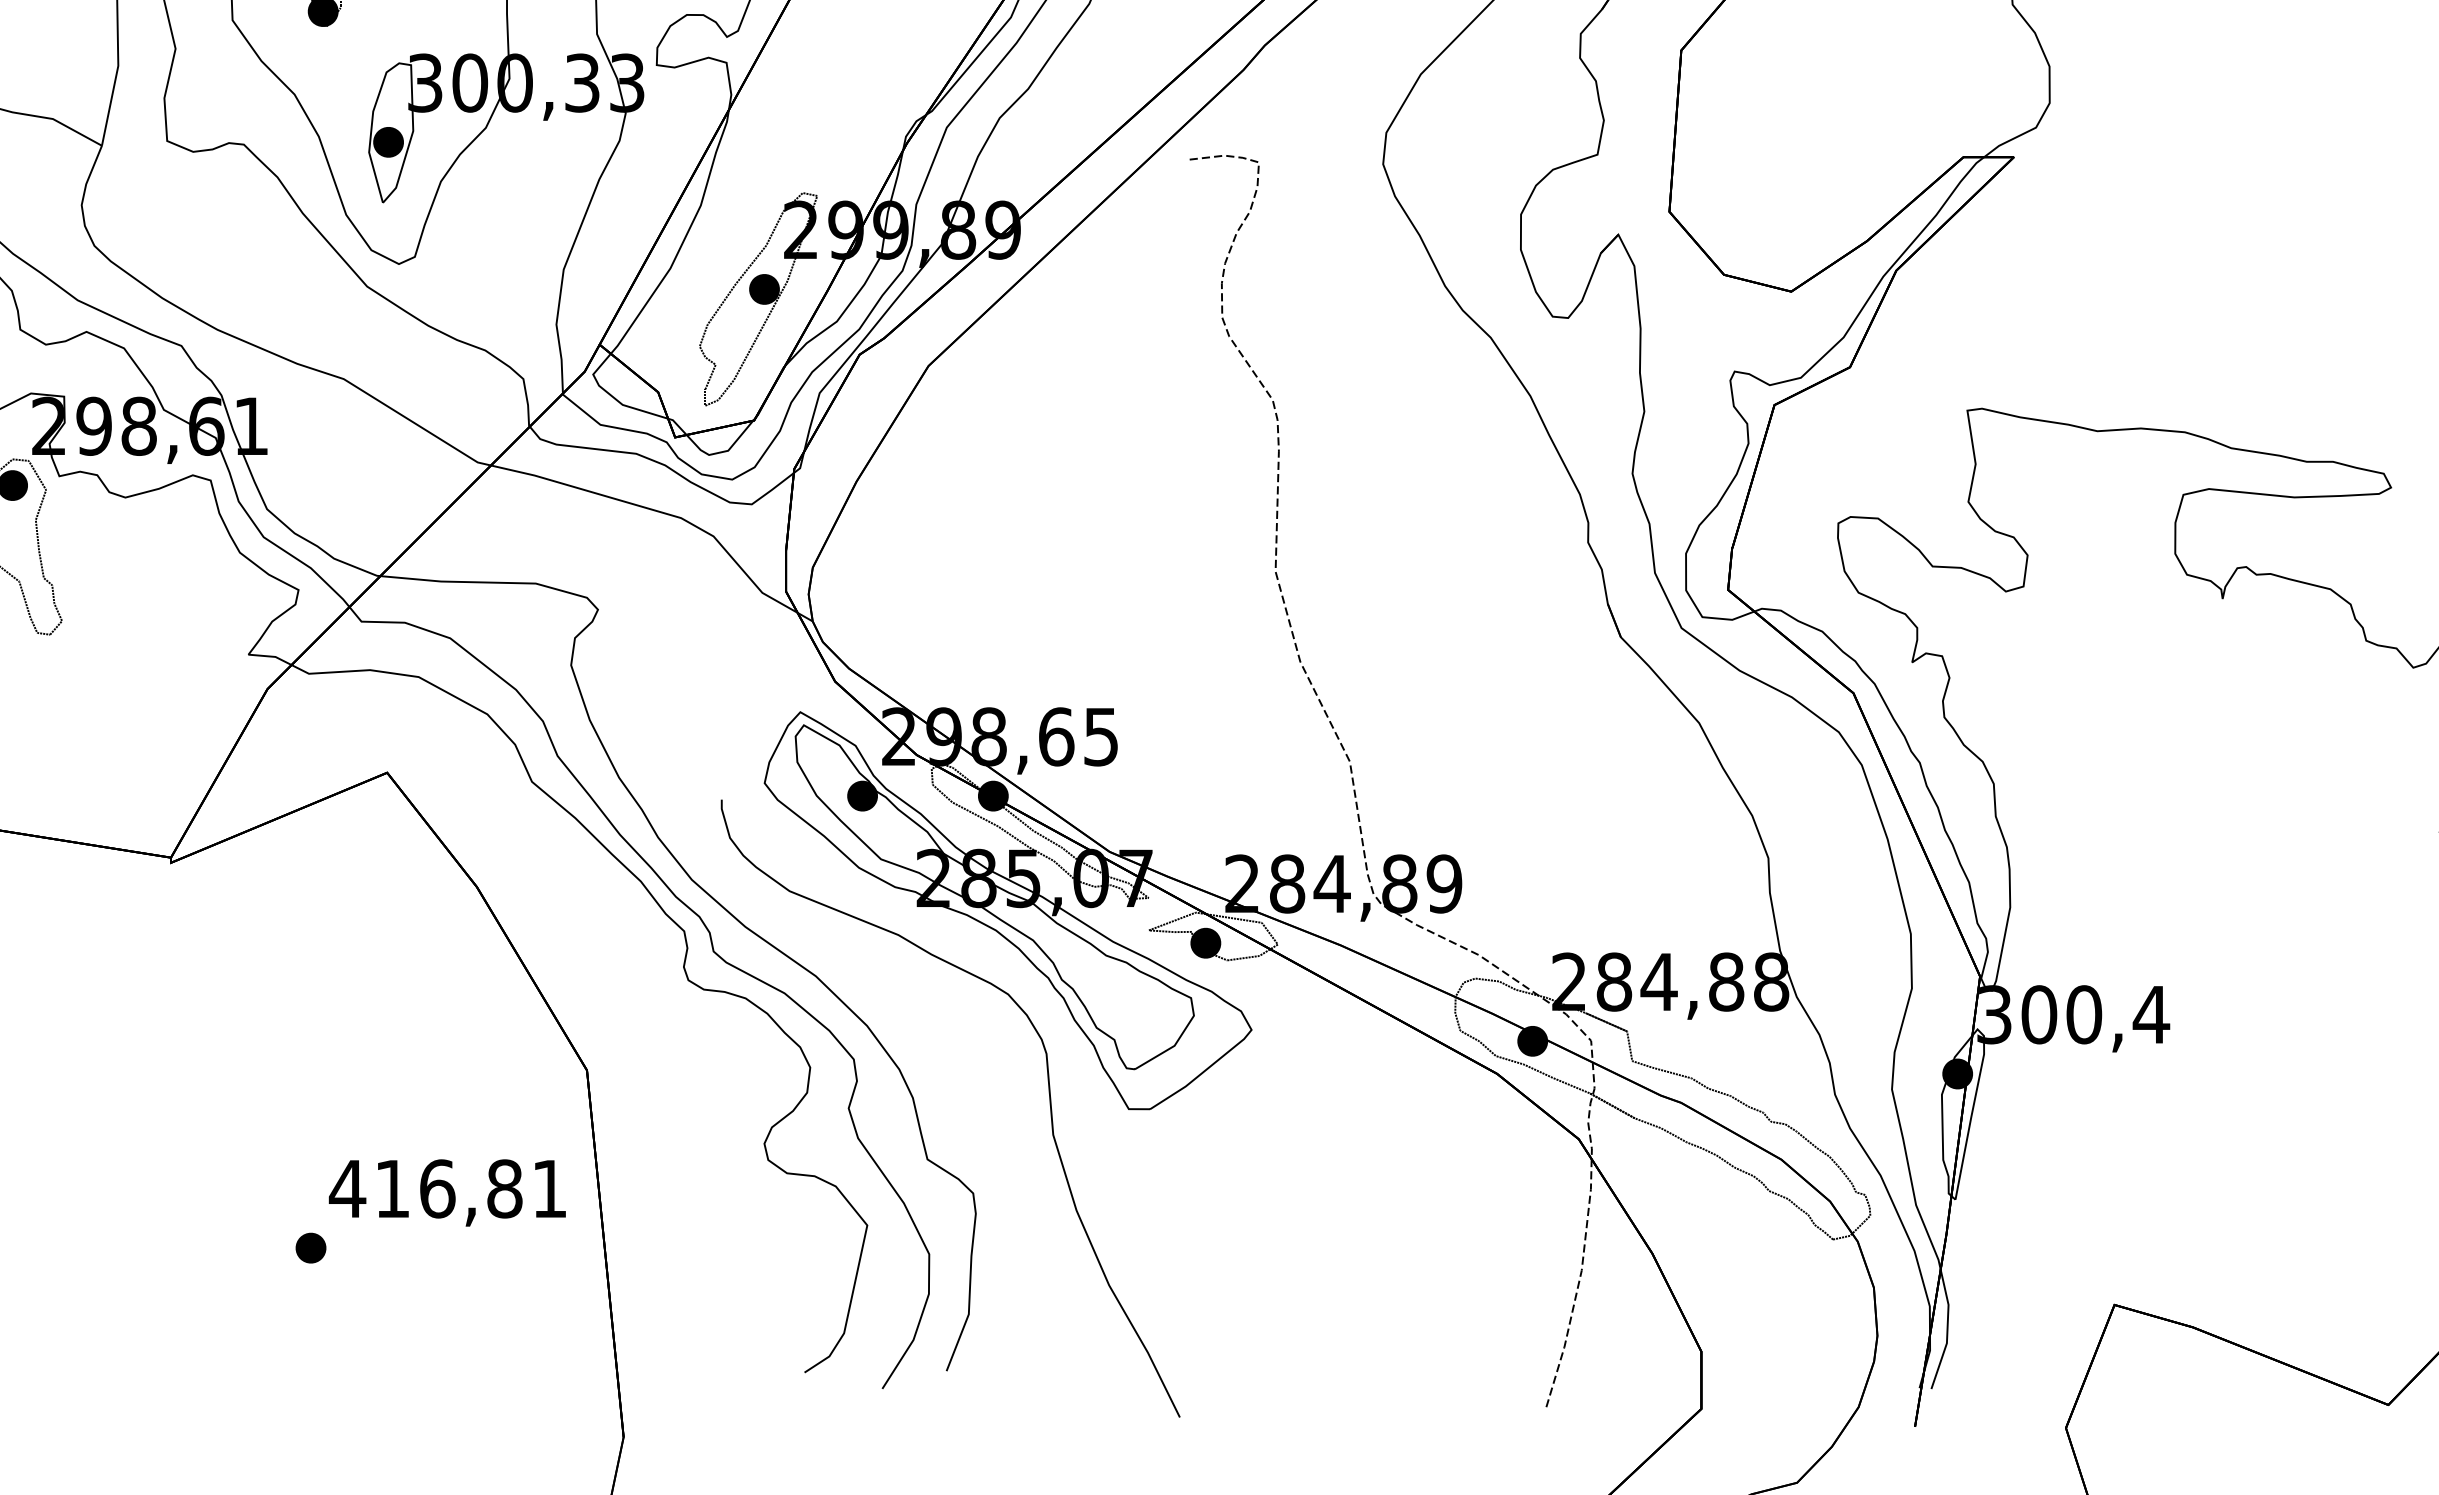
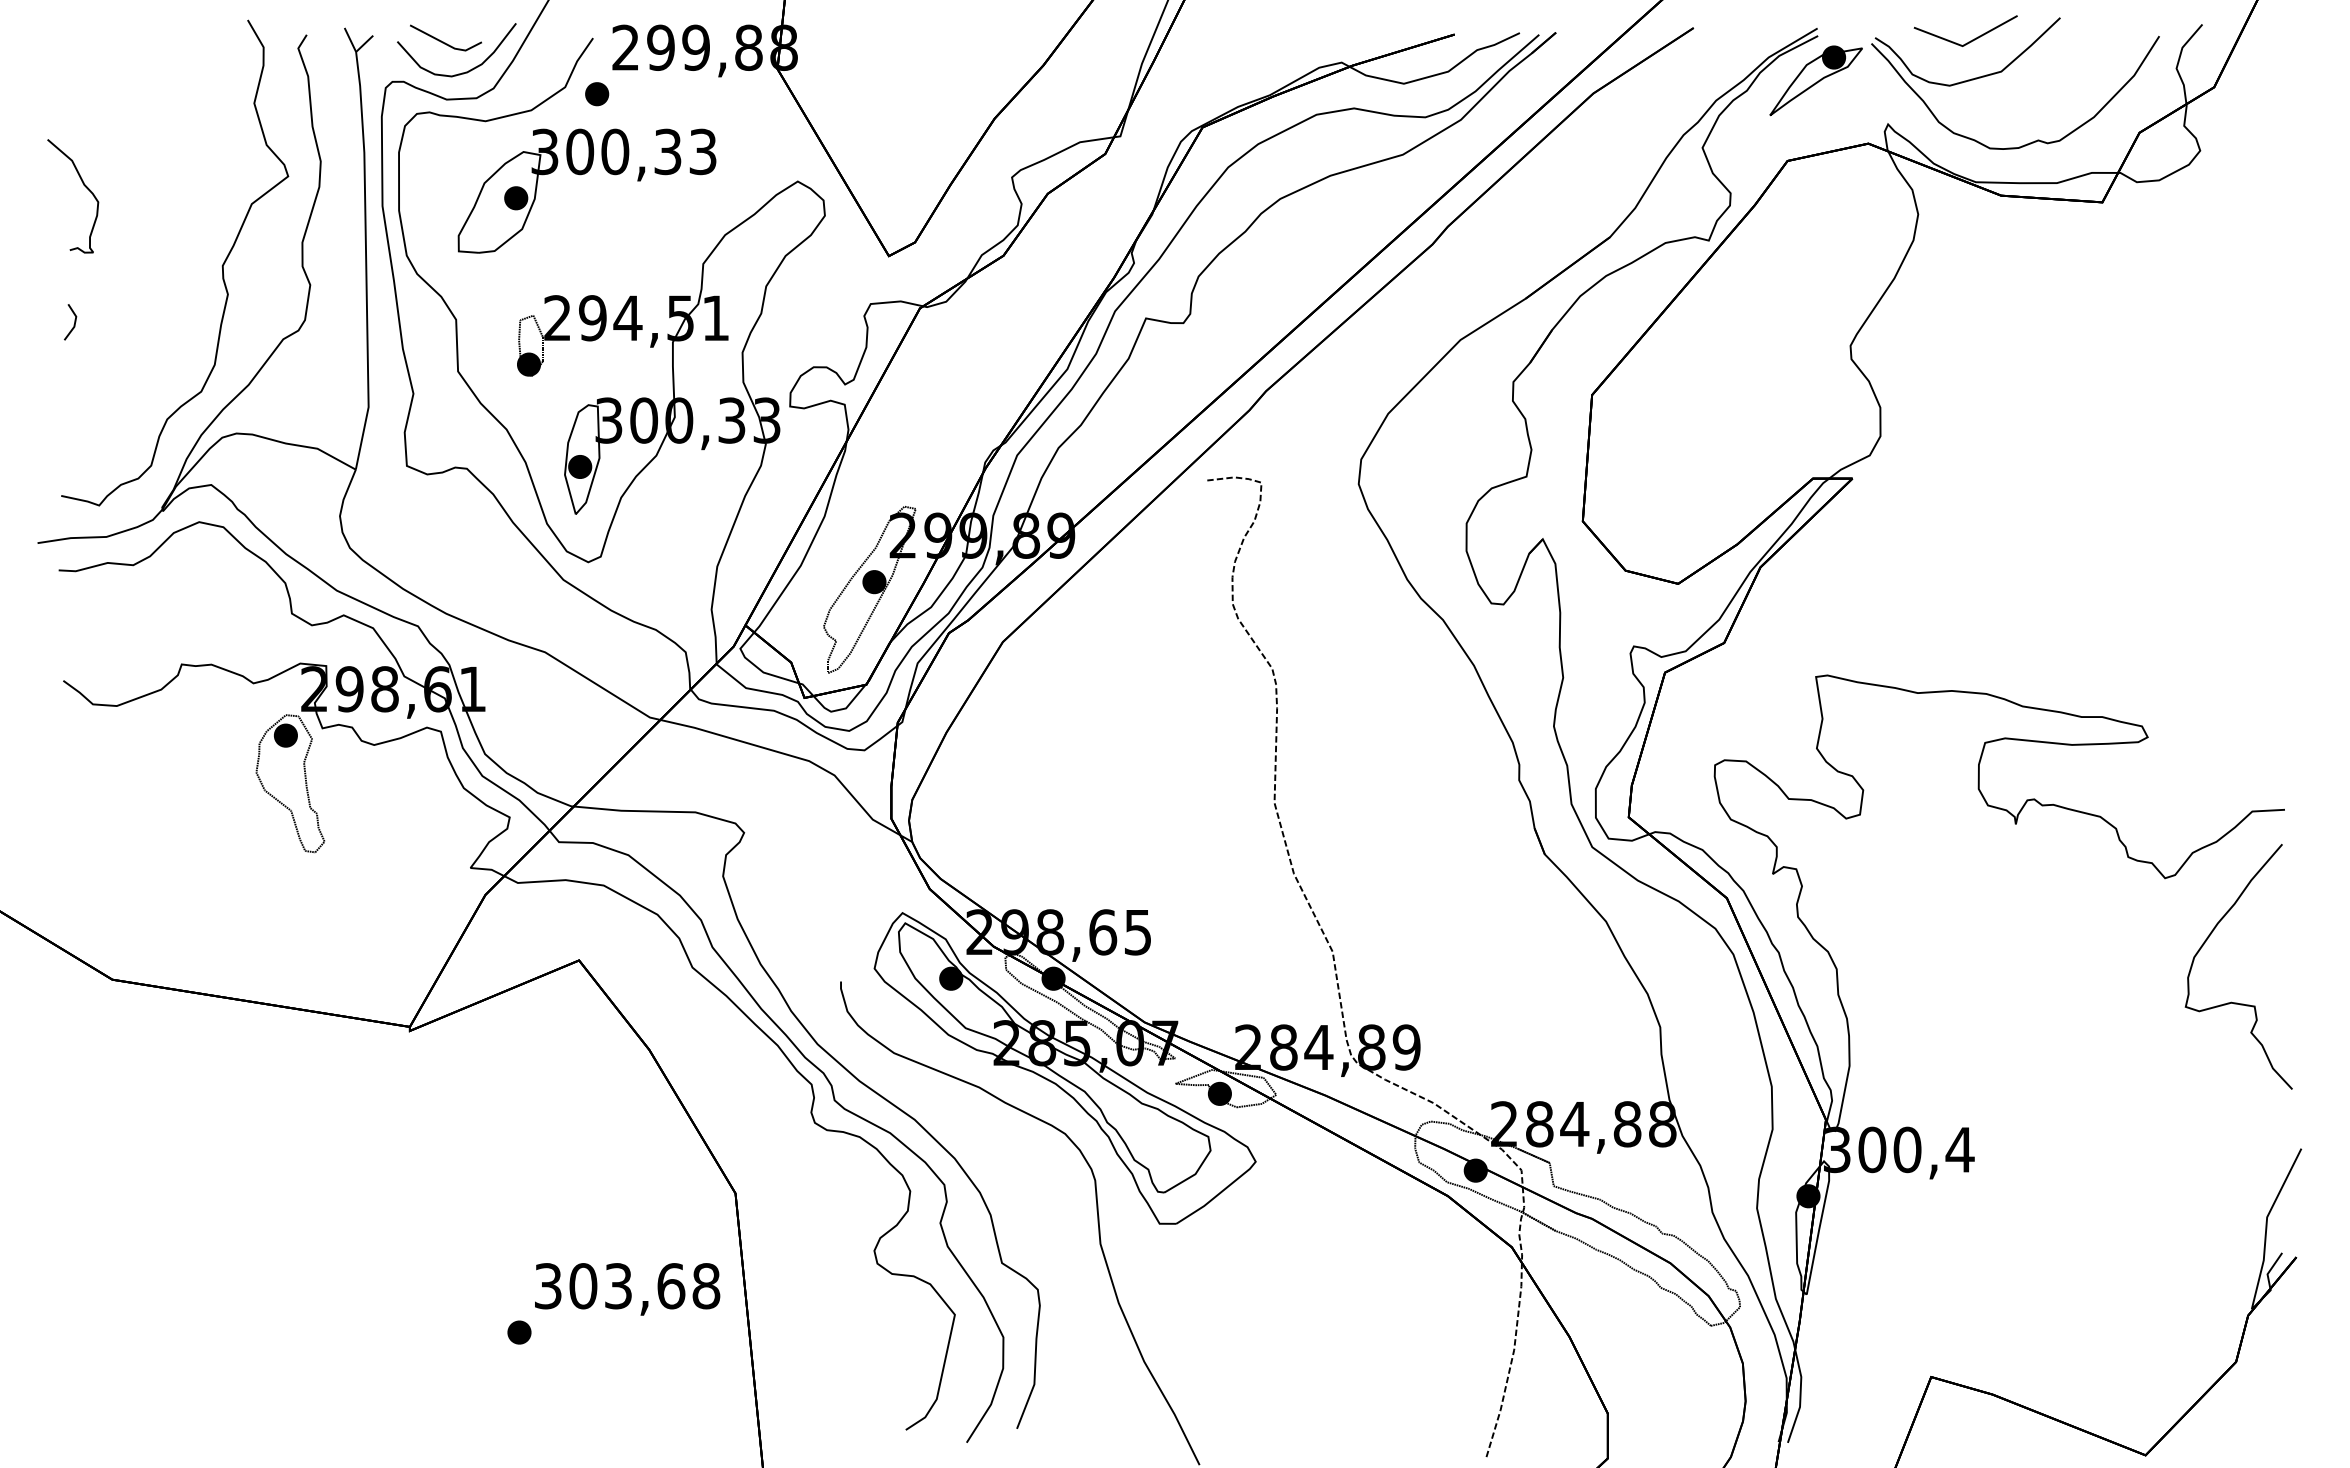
text: (447, 1189) -> (626, 1286), 416,81 -> 303,68

